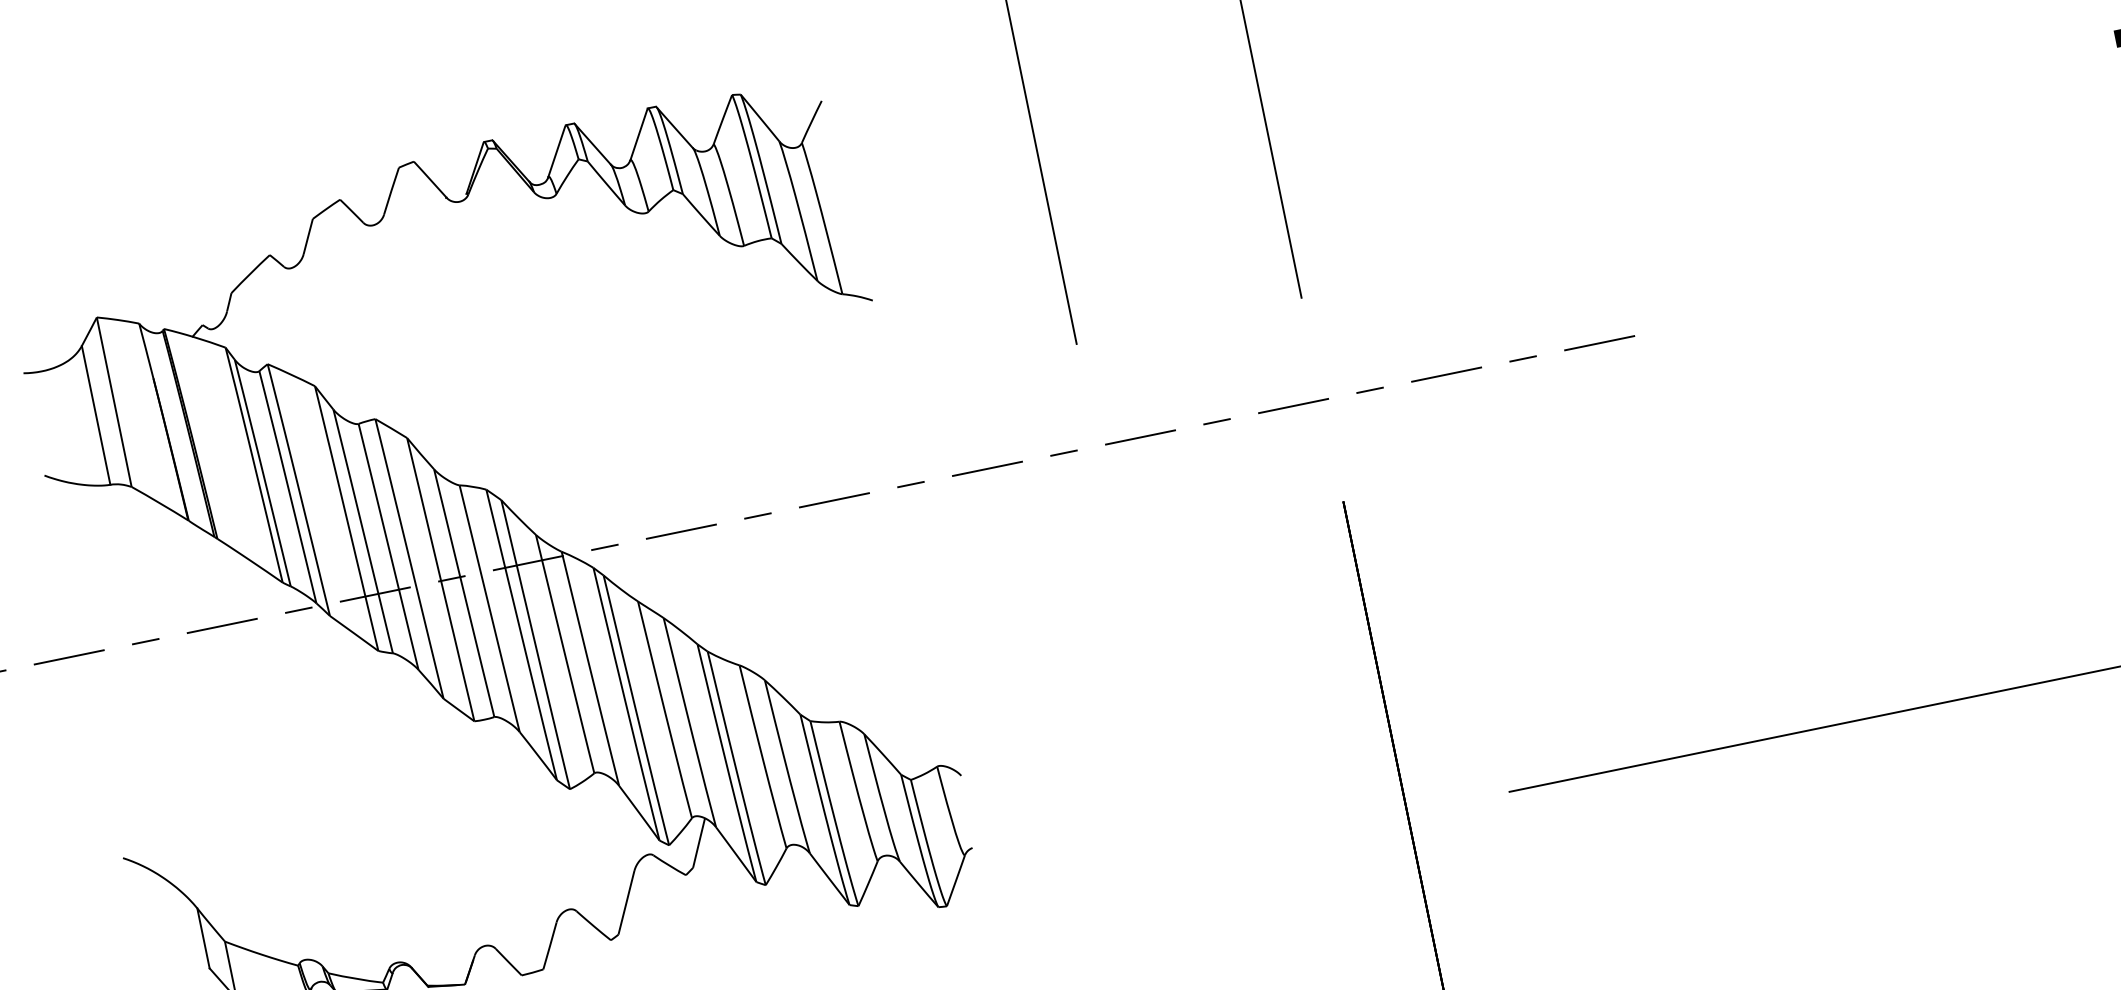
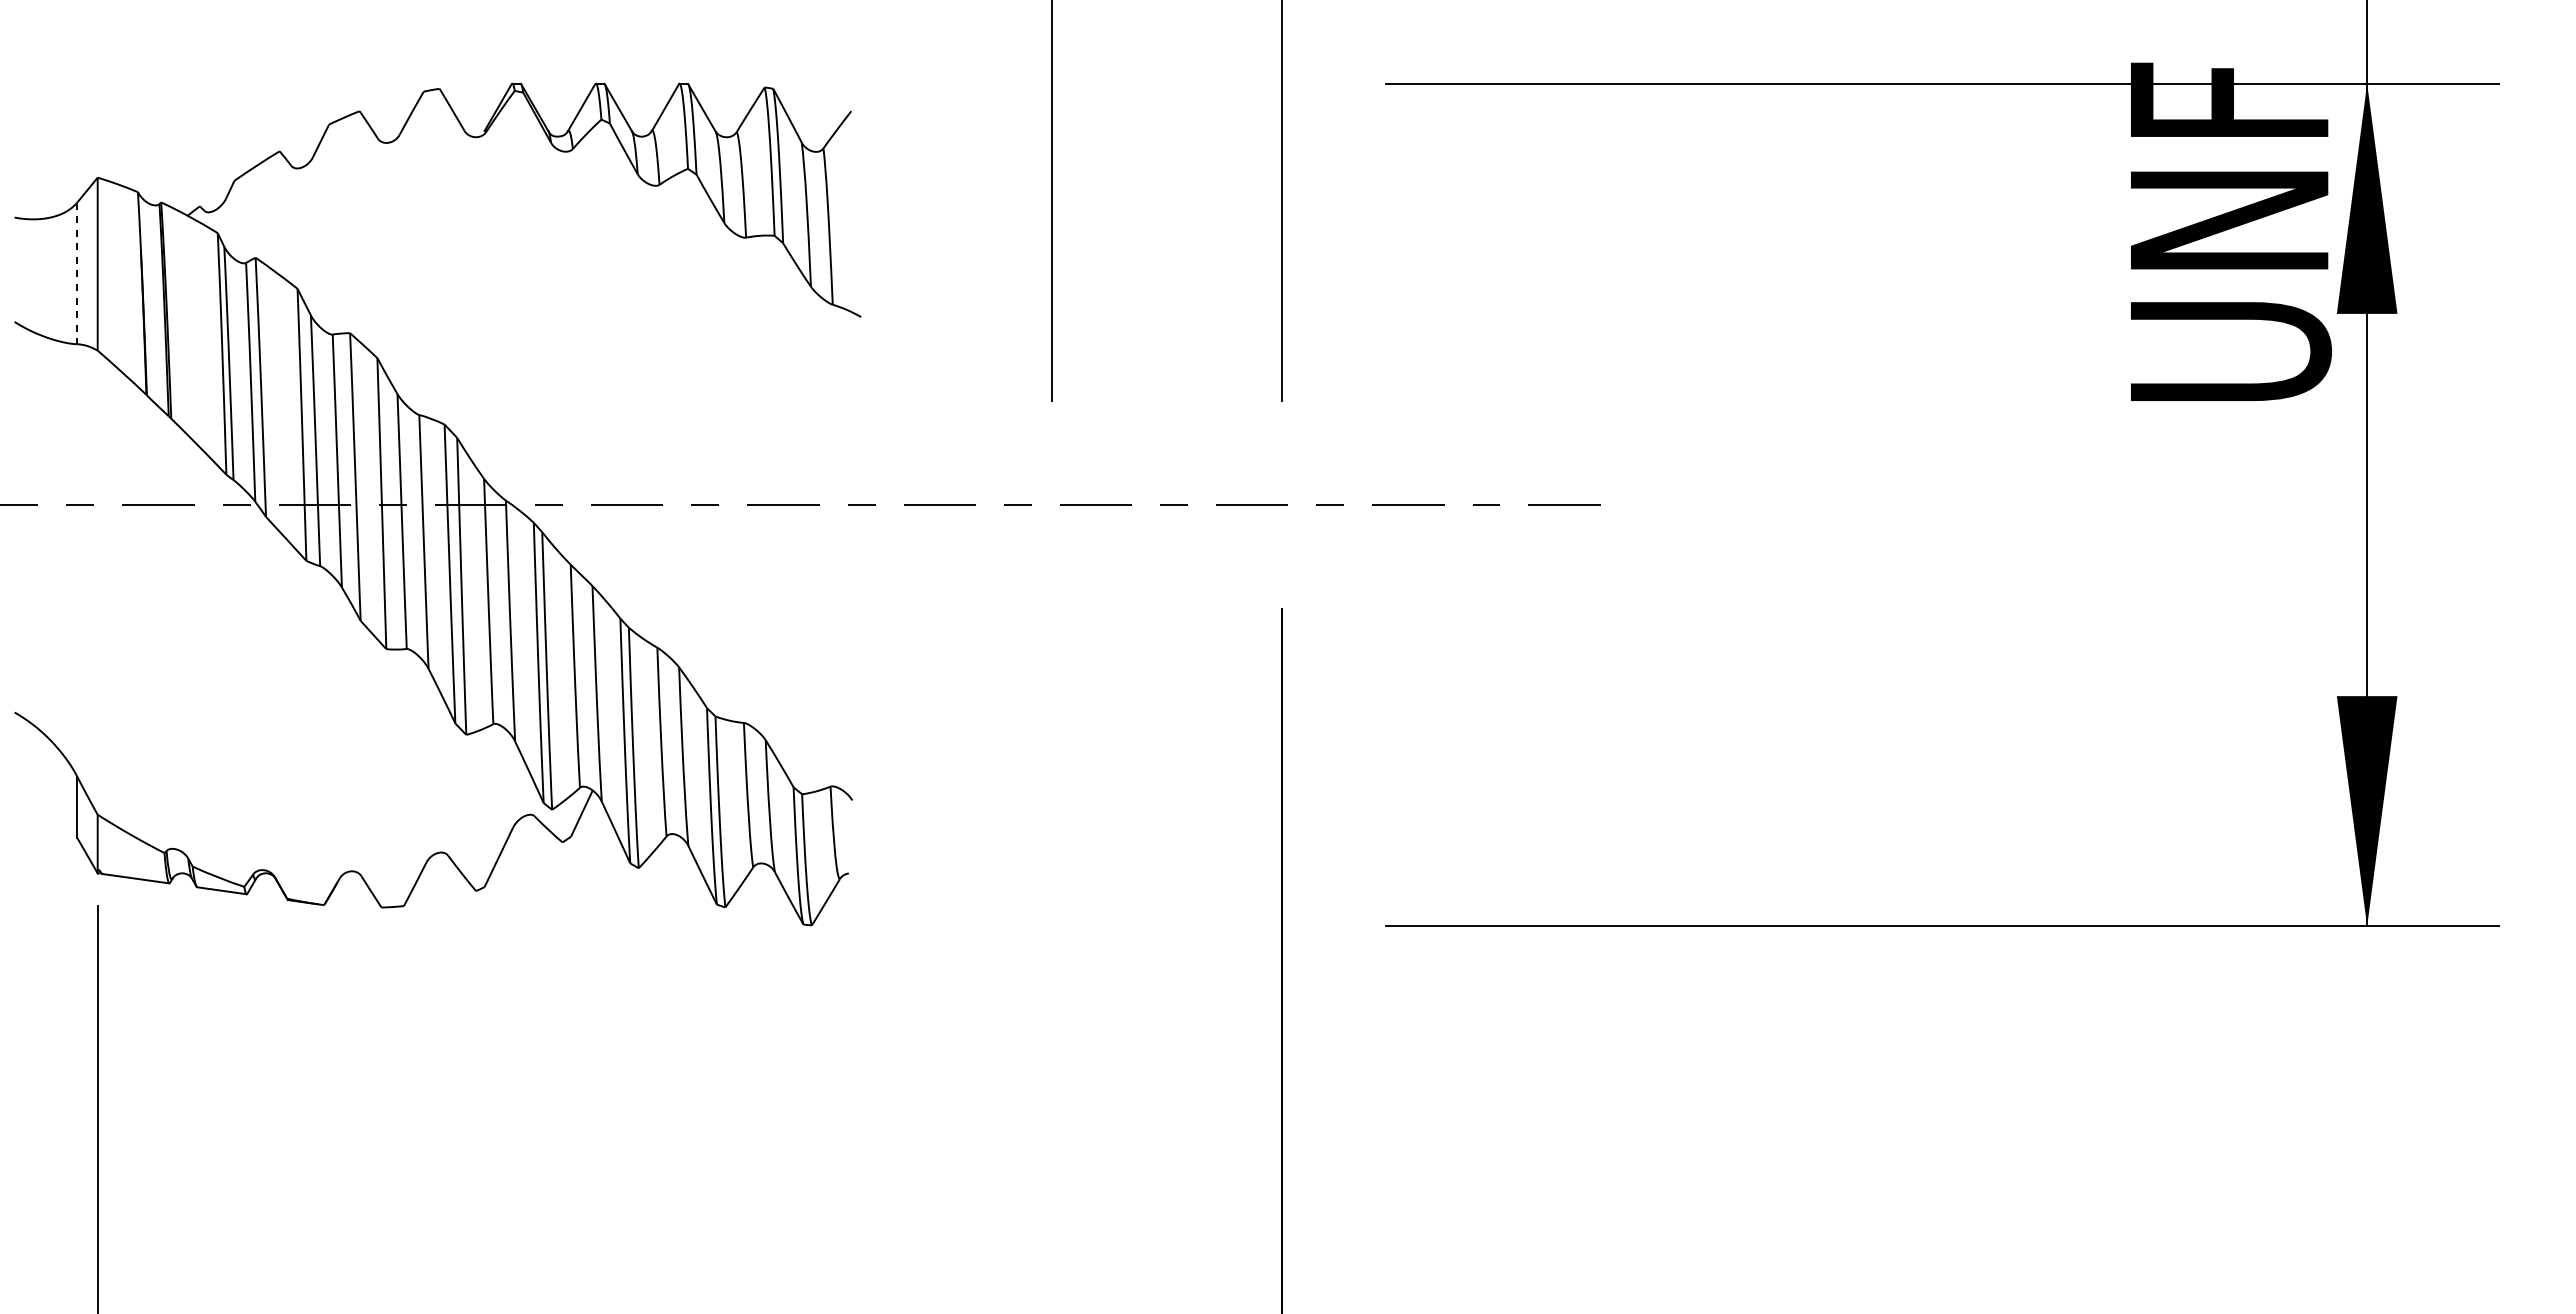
line: (96, 415) -> (77, 273), solid -> dashed

